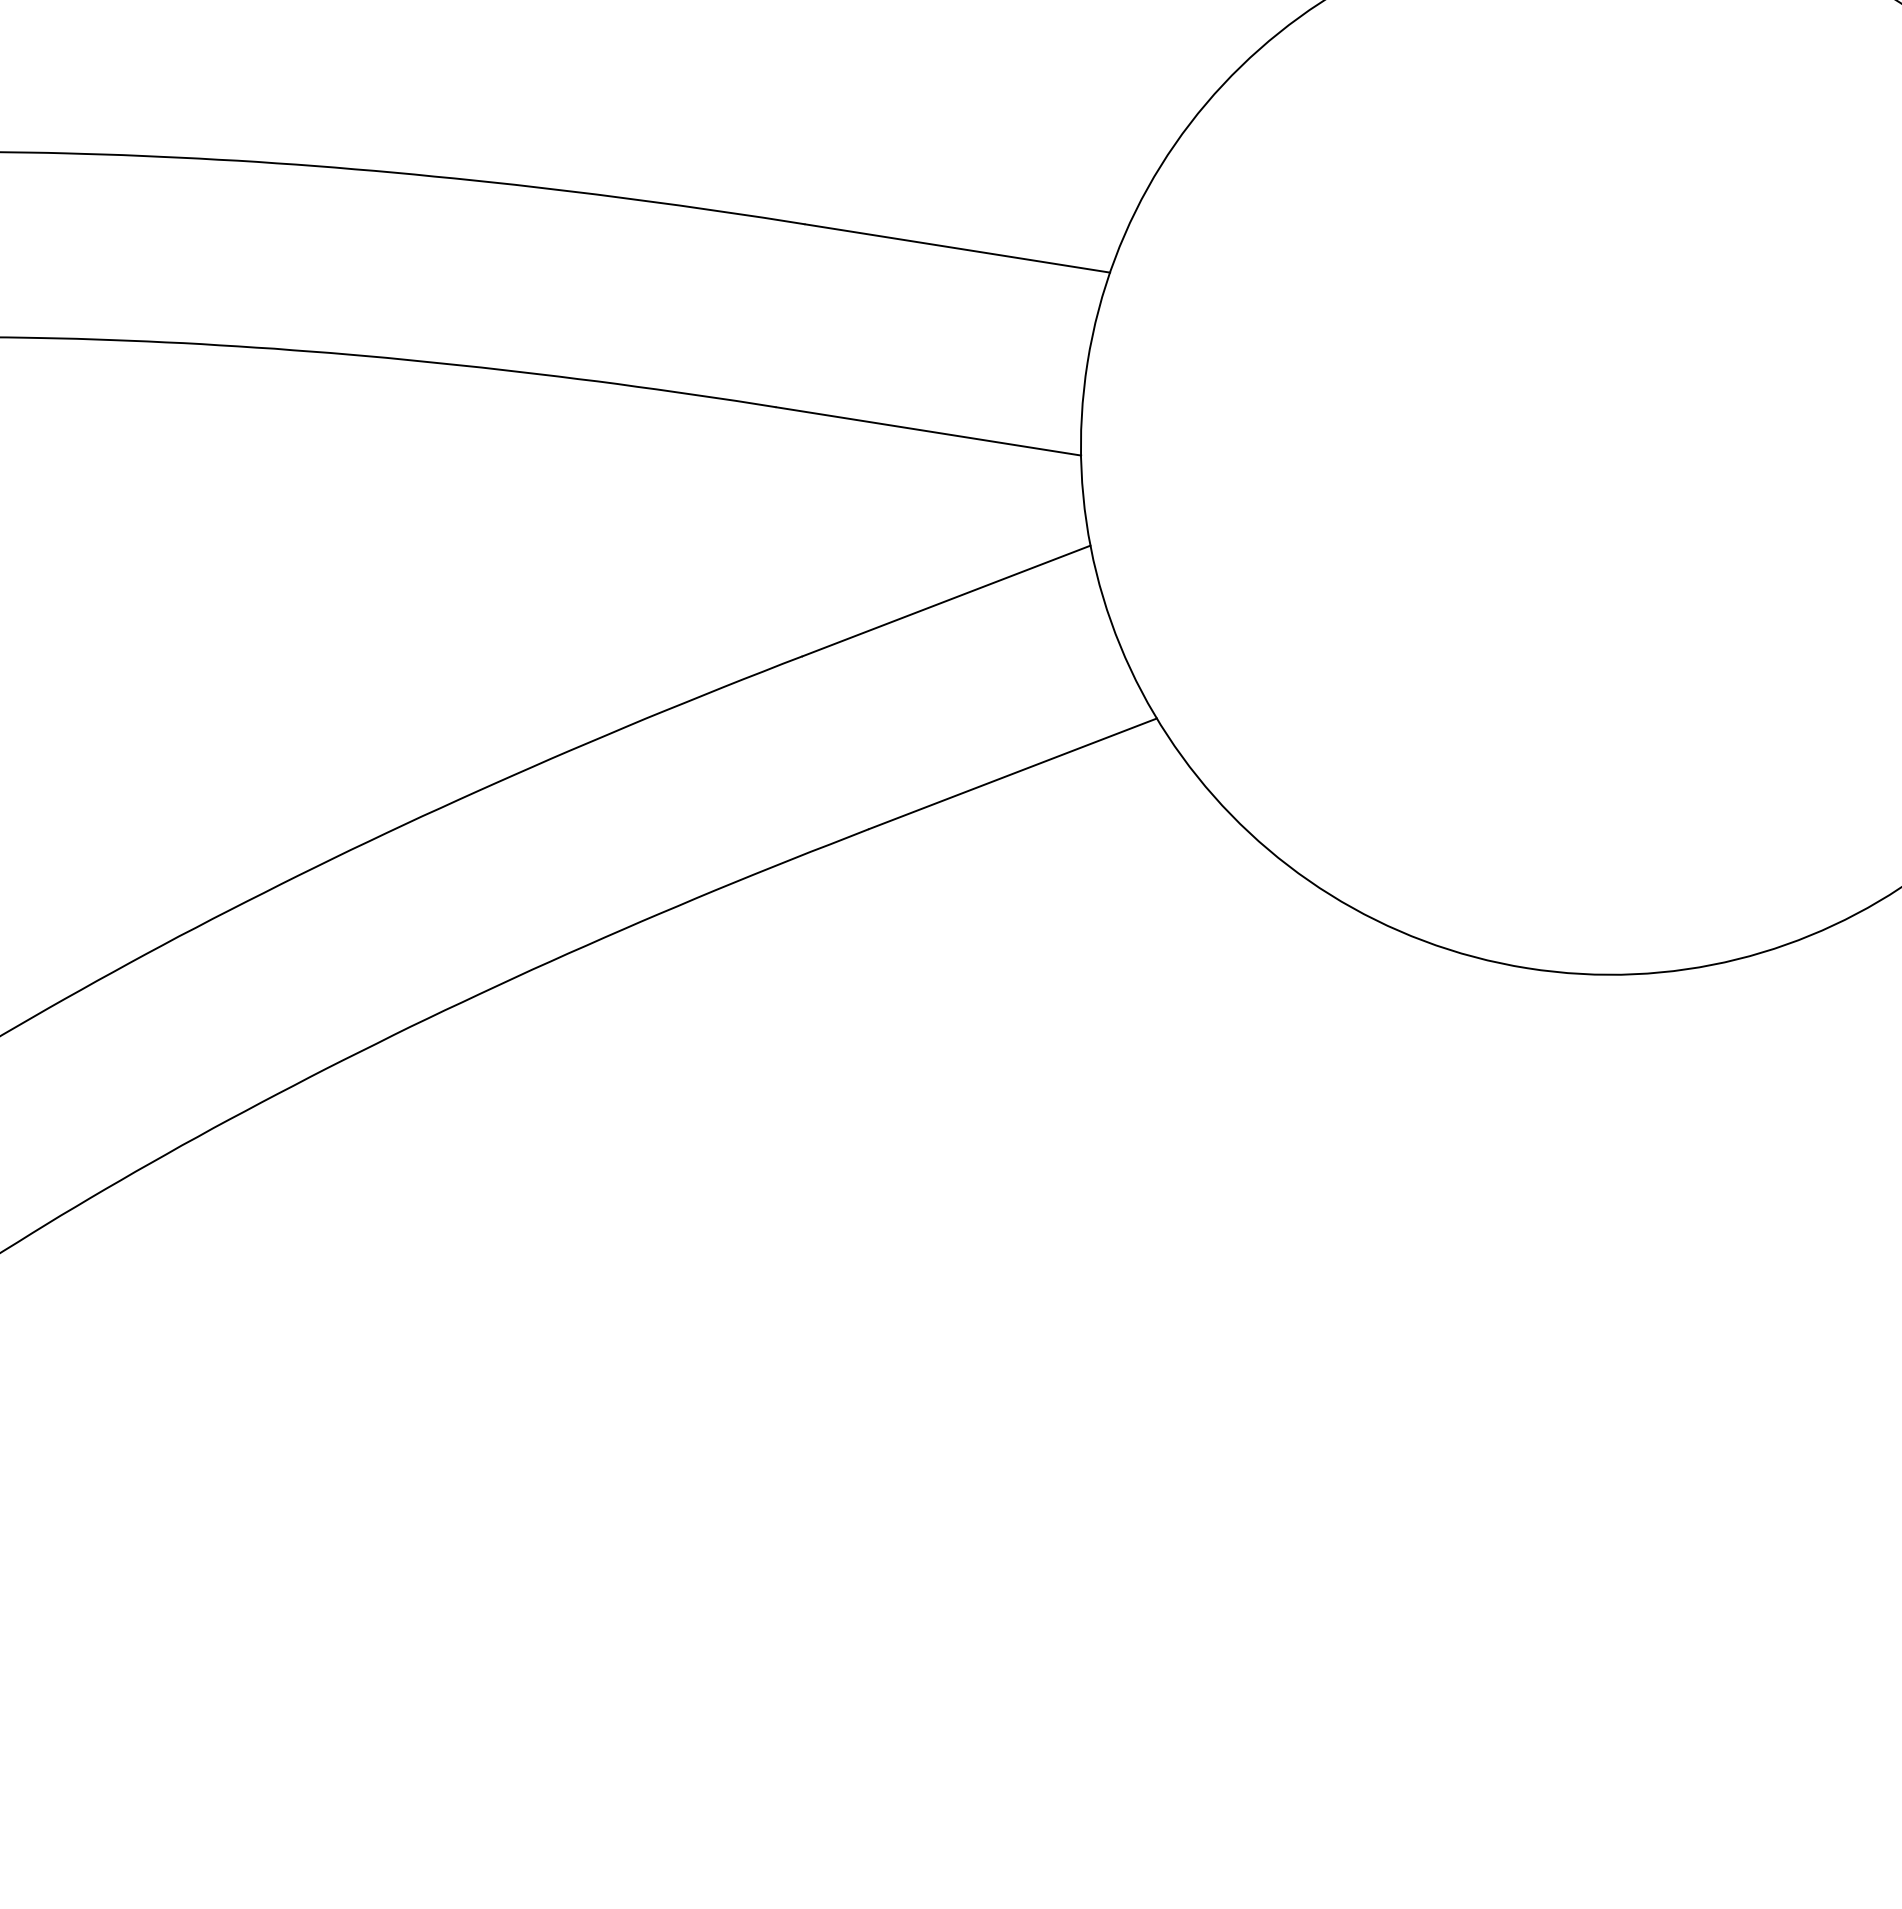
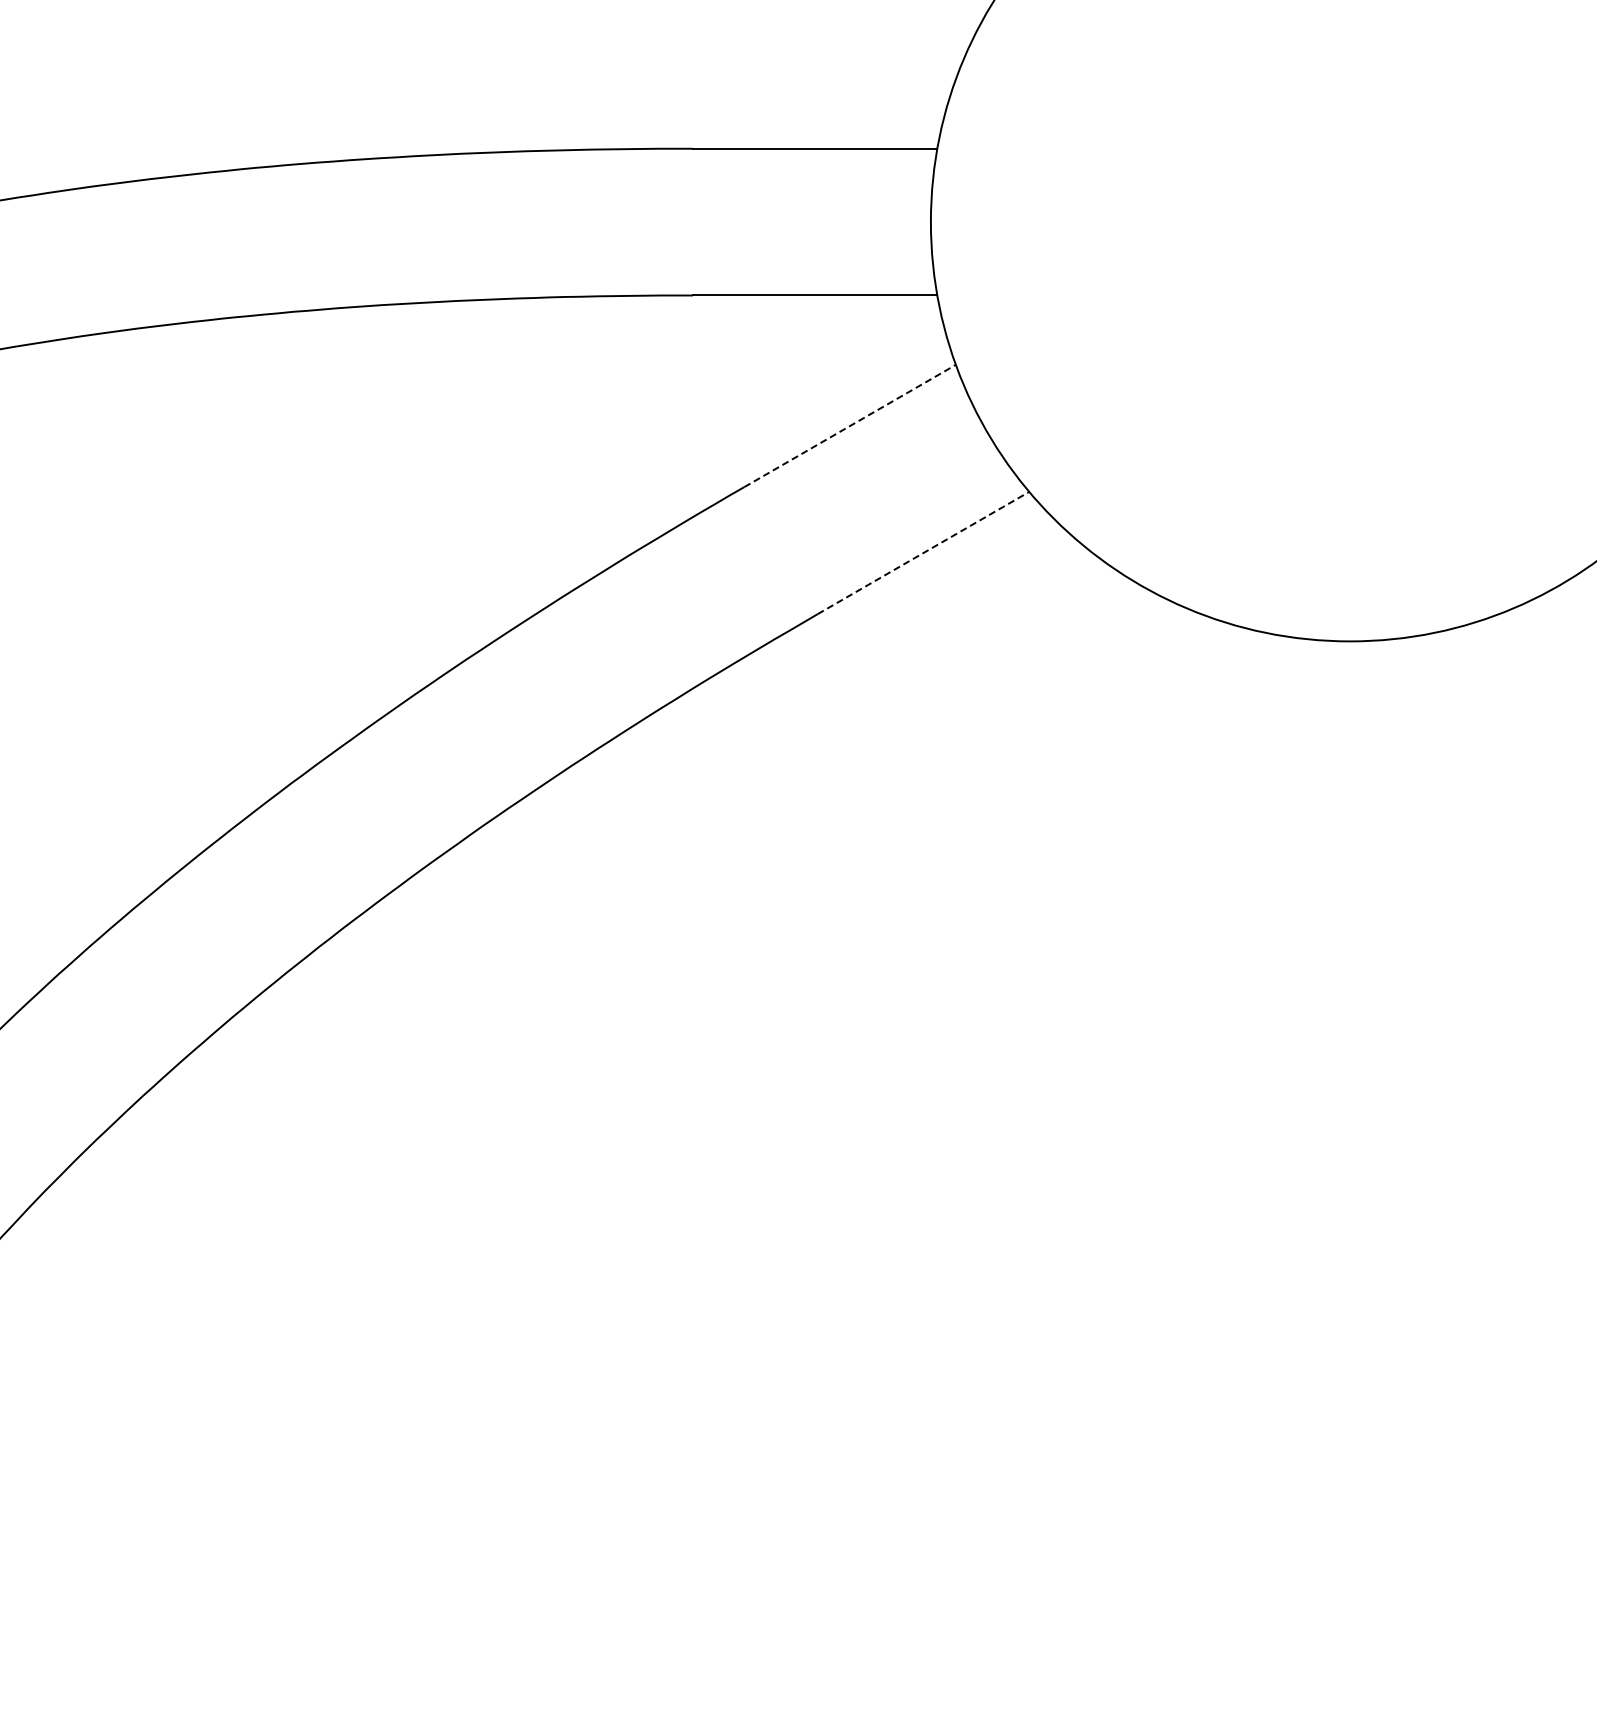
line: (947, 600) -> (850, 425), solid -> dashed
line: (1013, 773) -> (923, 552), solid -> dashed

